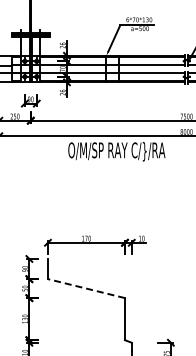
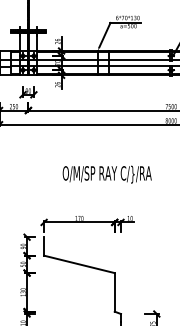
text: (116, 151) -> (106, 174), moved
line: (86, 288) -> (79, 264), dashed -> solid

